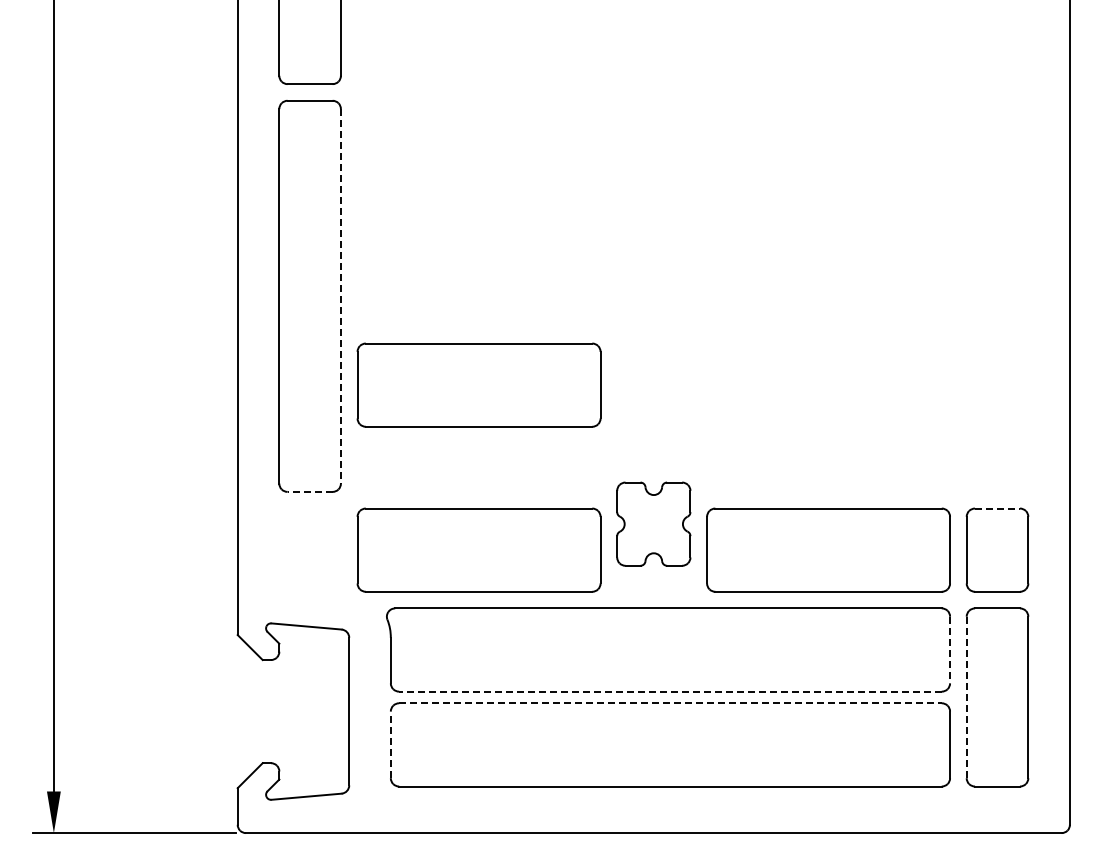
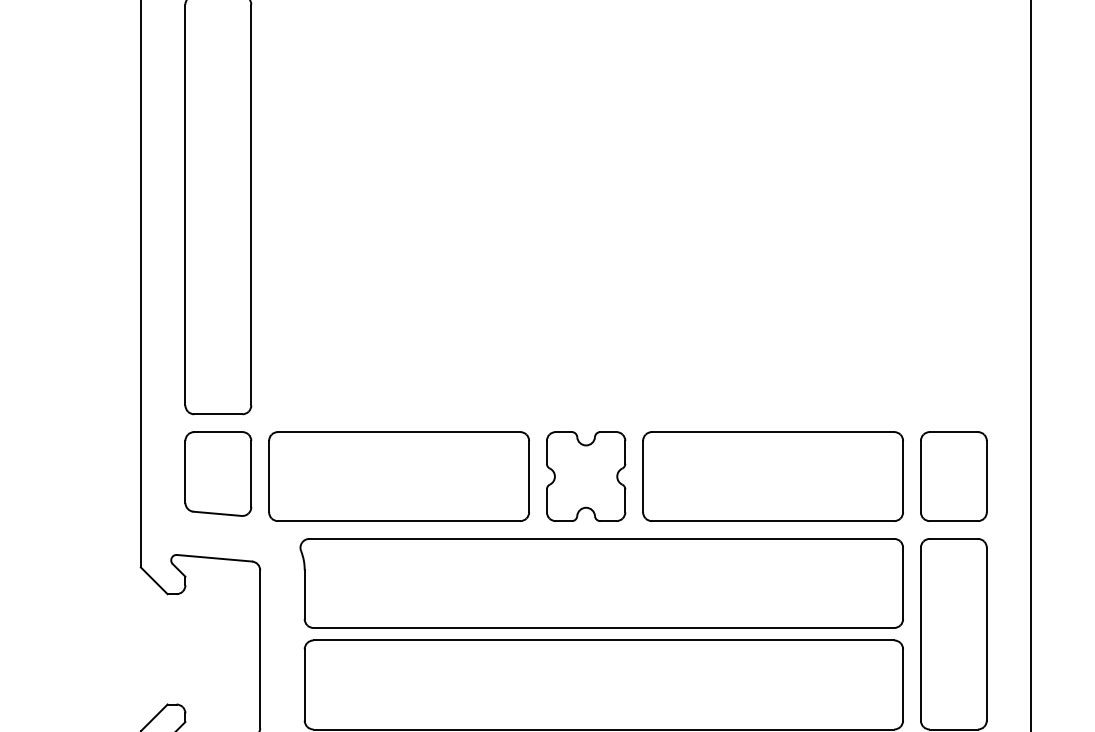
line: (340, 296) -> (250, 205), dashed -> solid
part: (478, 384) -> (398, 299), removed
line: (309, 491) -> (217, 413), dashed -> solid
line: (998, 508) -> (954, 432), dashed -> solid
part: (653, 523) -> (585, 475), moved
part: (309, 547) -> (217, 473), added
line: (950, 650) -> (903, 583), dashed -> solid
line: (669, 691) -> (602, 627), dashed -> solid
line: (966, 697) -> (920, 634), dashed -> solid
line: (670, 703) -> (603, 640), dashed -> solid
line: (390, 744) -> (304, 684), dashed -> solid

